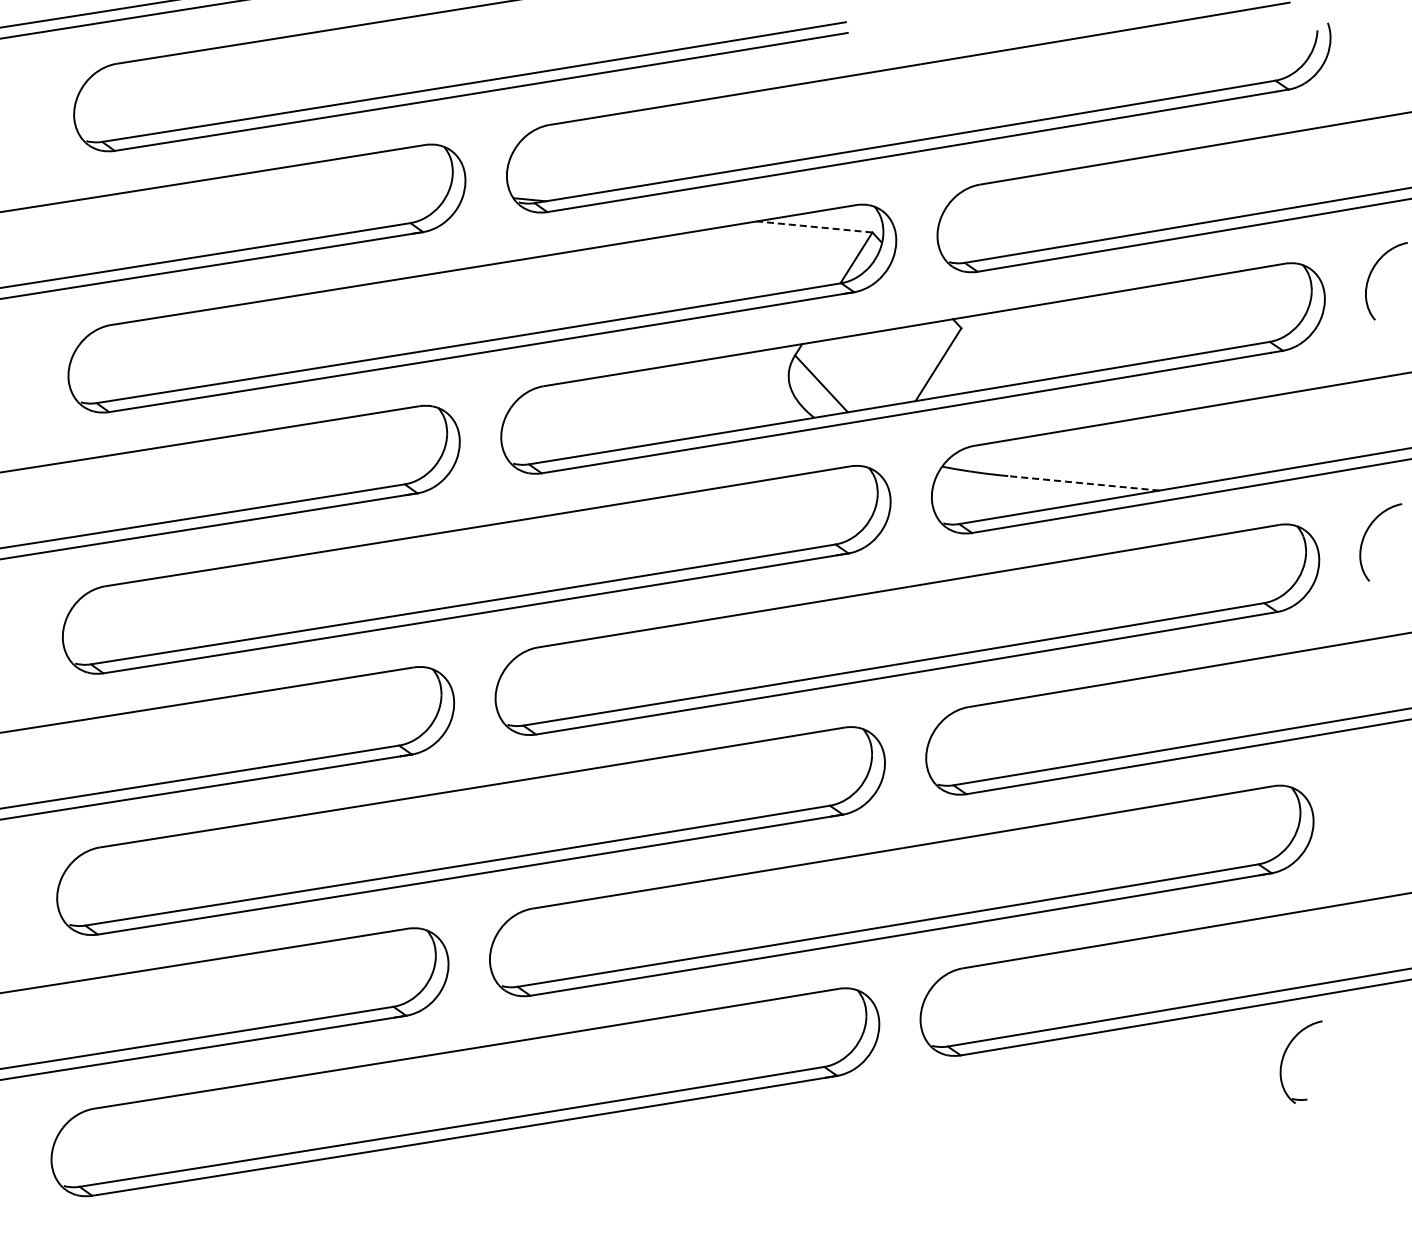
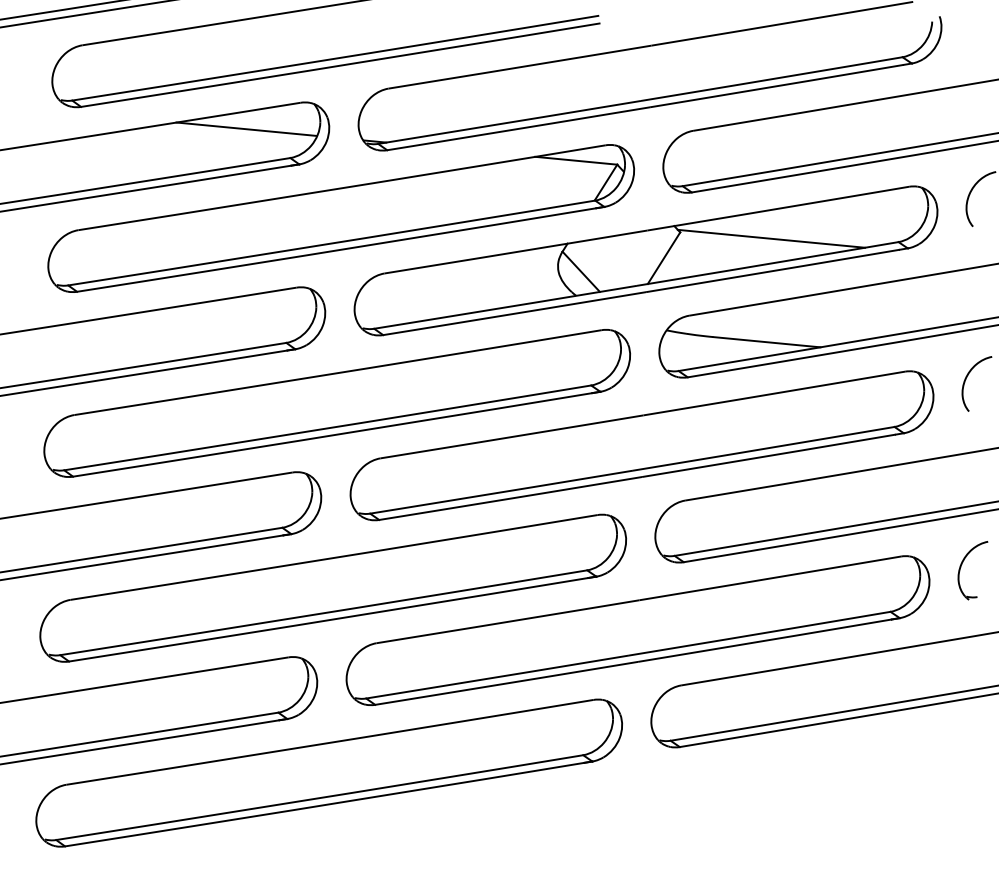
line: (348, 181) -> (246, 128), added
line: (813, 226) -> (575, 160), dashed -> solid
line: (1090, 336) -> (771, 238), added
line: (1083, 483) -> (766, 342), dashed -> solid
part: (1284, 1057) -> (961, 567), moved

